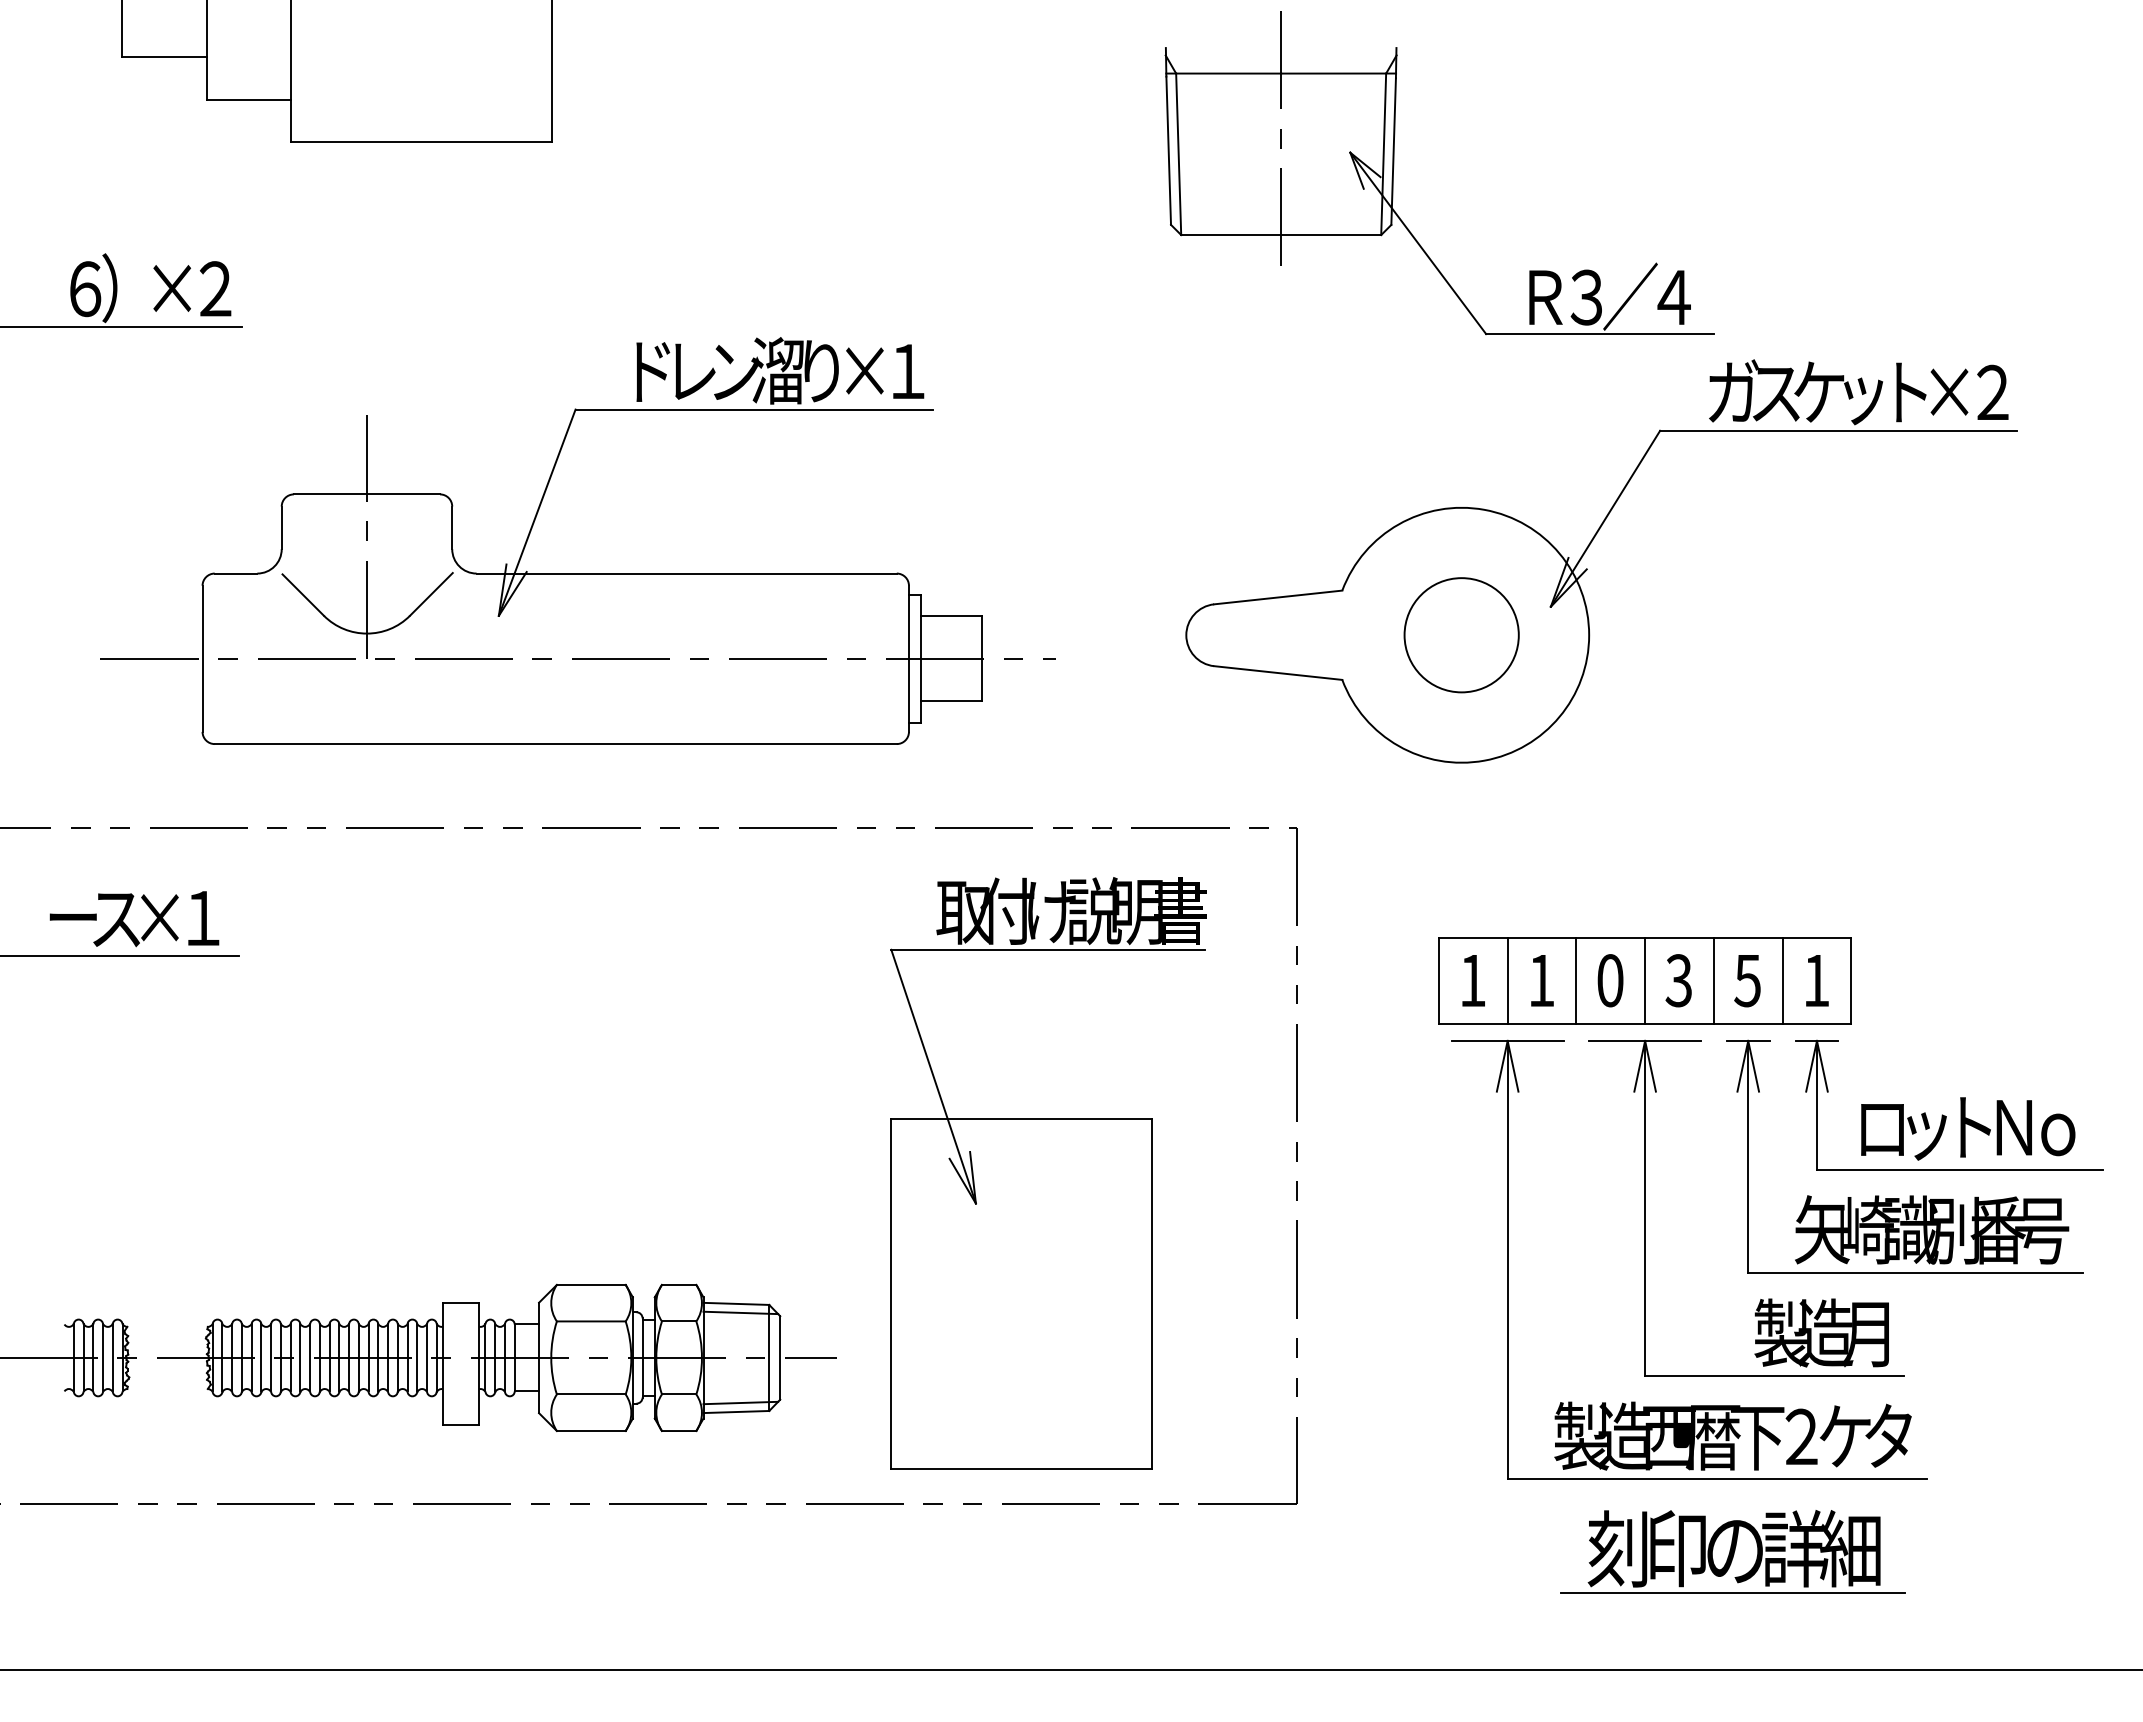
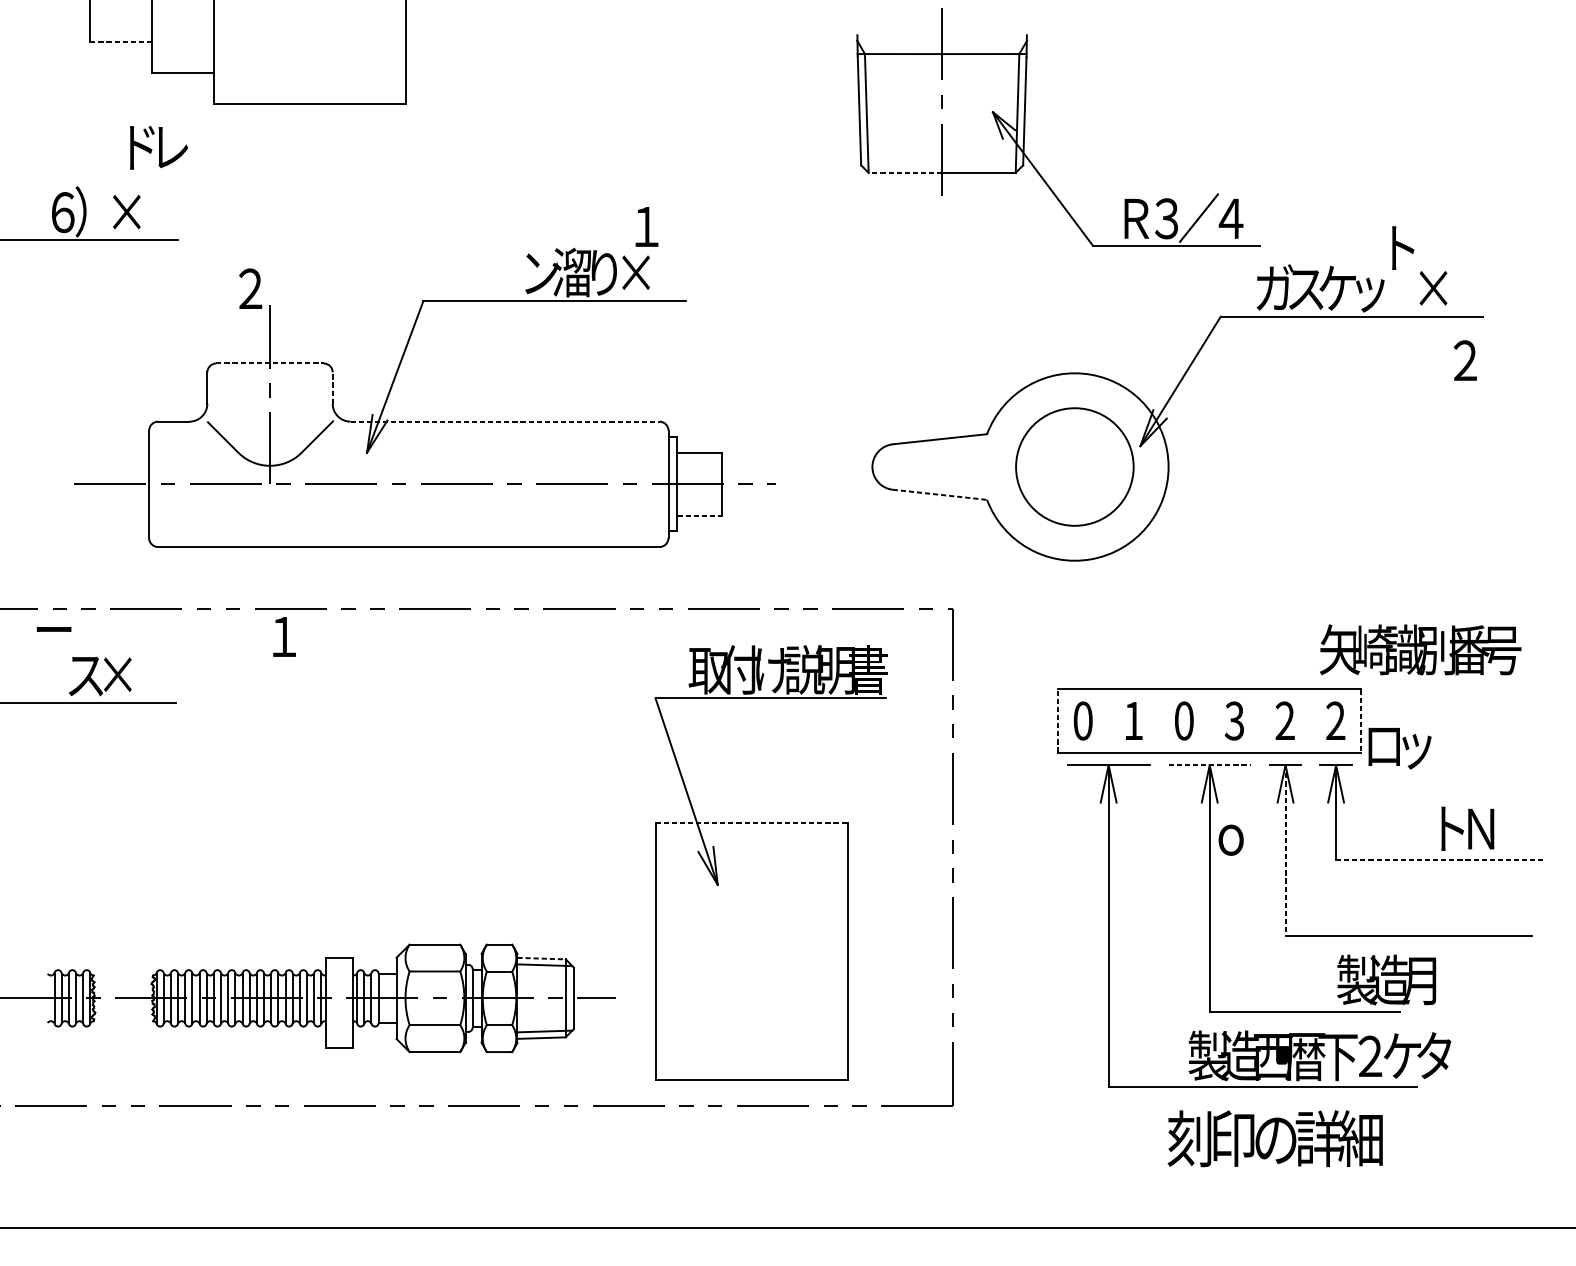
line: (163, 57) -> (120, 42), solid -> dashed
line: (1231, 235) -> (905, 173), solid -> dashed
text: (215, 288) -> (250, 288), moved
text: (675, 371) -> (158, 147), moved
text: (908, 371) -> (646, 226), moved
text: (1992, 391) -> (1465, 359), moved
text: (1911, 392) -> (1403, 248), moved
line: (367, 494) -> (270, 363), solid -> dashed
line: (452, 527) -> (332, 387), solid -> dashed
line: (687, 573) -> (505, 421), solid -> dashed
circle: (1461, 635) -> (1074, 467), size x1.4
line: (1278, 673) -> (940, 495), solid -> dashed
line: (952, 701) -> (700, 515), solid -> dashed
text: (72, 916) -> (53, 628), moved
text: (203, 918) -> (284, 637), moved
line: (1438, 980) -> (1057, 720), solid -> dashed
text: (1472, 980) -> (1082, 720), 1 -> 0
line: (1507, 980) -> (1108, 720), removed
line: (1576, 980) -> (1159, 720), removed
line: (1645, 980) -> (1210, 720), removed
line: (1713, 980) -> (1259, 720), removed
text: (1747, 980) -> (1284, 720), 5 -> 2
line: (1782, 980) -> (1310, 720), removed
text: (1816, 980) -> (1335, 720), 1 -> 2
line: (1851, 980) -> (1361, 720), solid -> dashed
line: (1645, 1040) -> (1210, 764), solid -> dashed
line: (1021, 1118) -> (751, 822), solid -> dashed
text: (1903, 1132) -> (1399, 748), moved
text: (2058, 1134) -> (1231, 839), moved
line: (1748, 1156) -> (1285, 850), solid -> dashed
line: (1960, 1169) -> (1441, 859), solid -> dashed
text: (1932, 1229) -> (1421, 649), moved
line: (736, 1303) -> (541, 958), solid -> dashed
text: (1821, 1332) -> (1386, 979), moved
text: (1732, 1435) -> (1319, 1055), moved
line: (1732, 1593) -> (1273, 1171), removed

